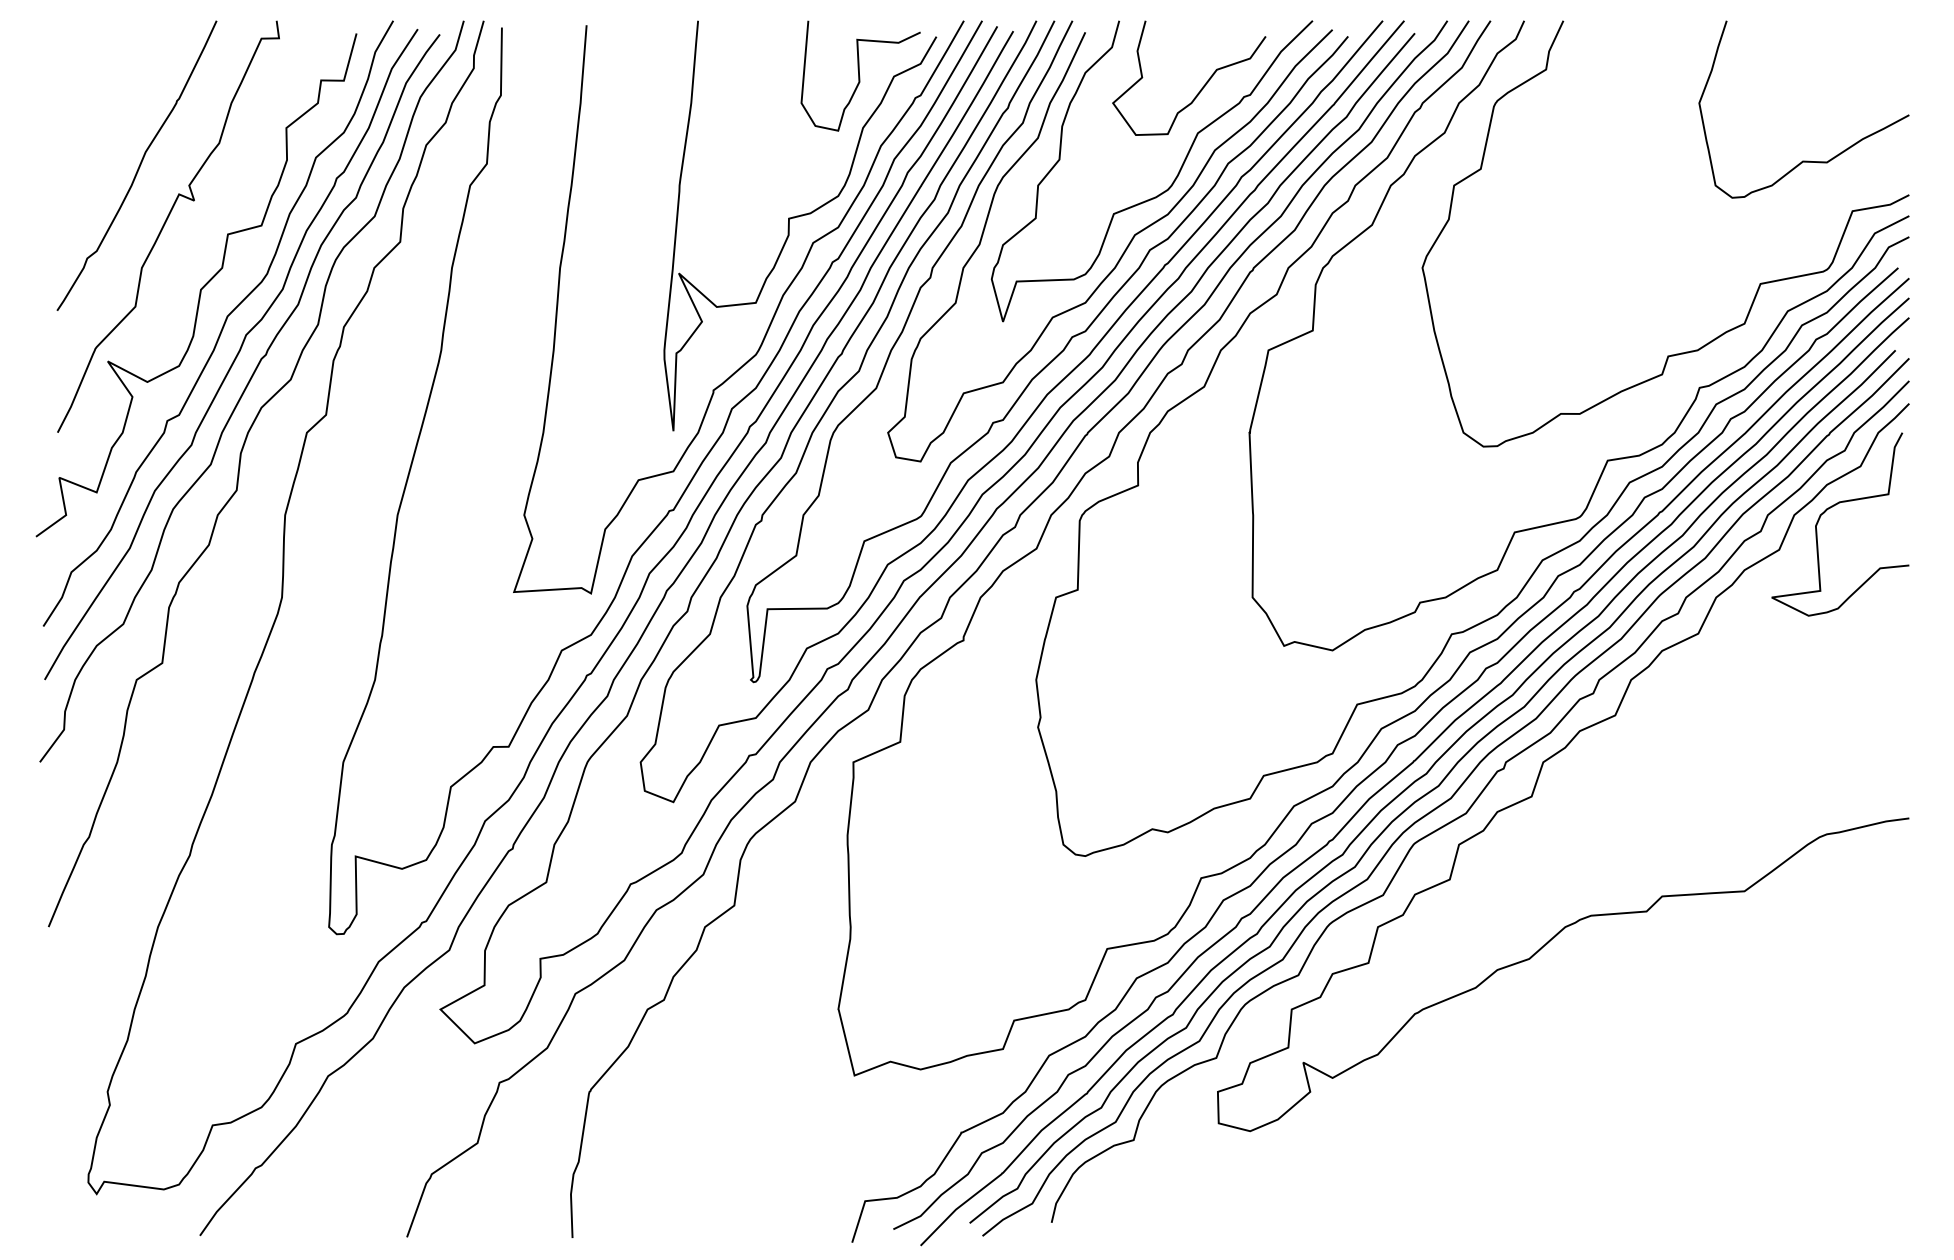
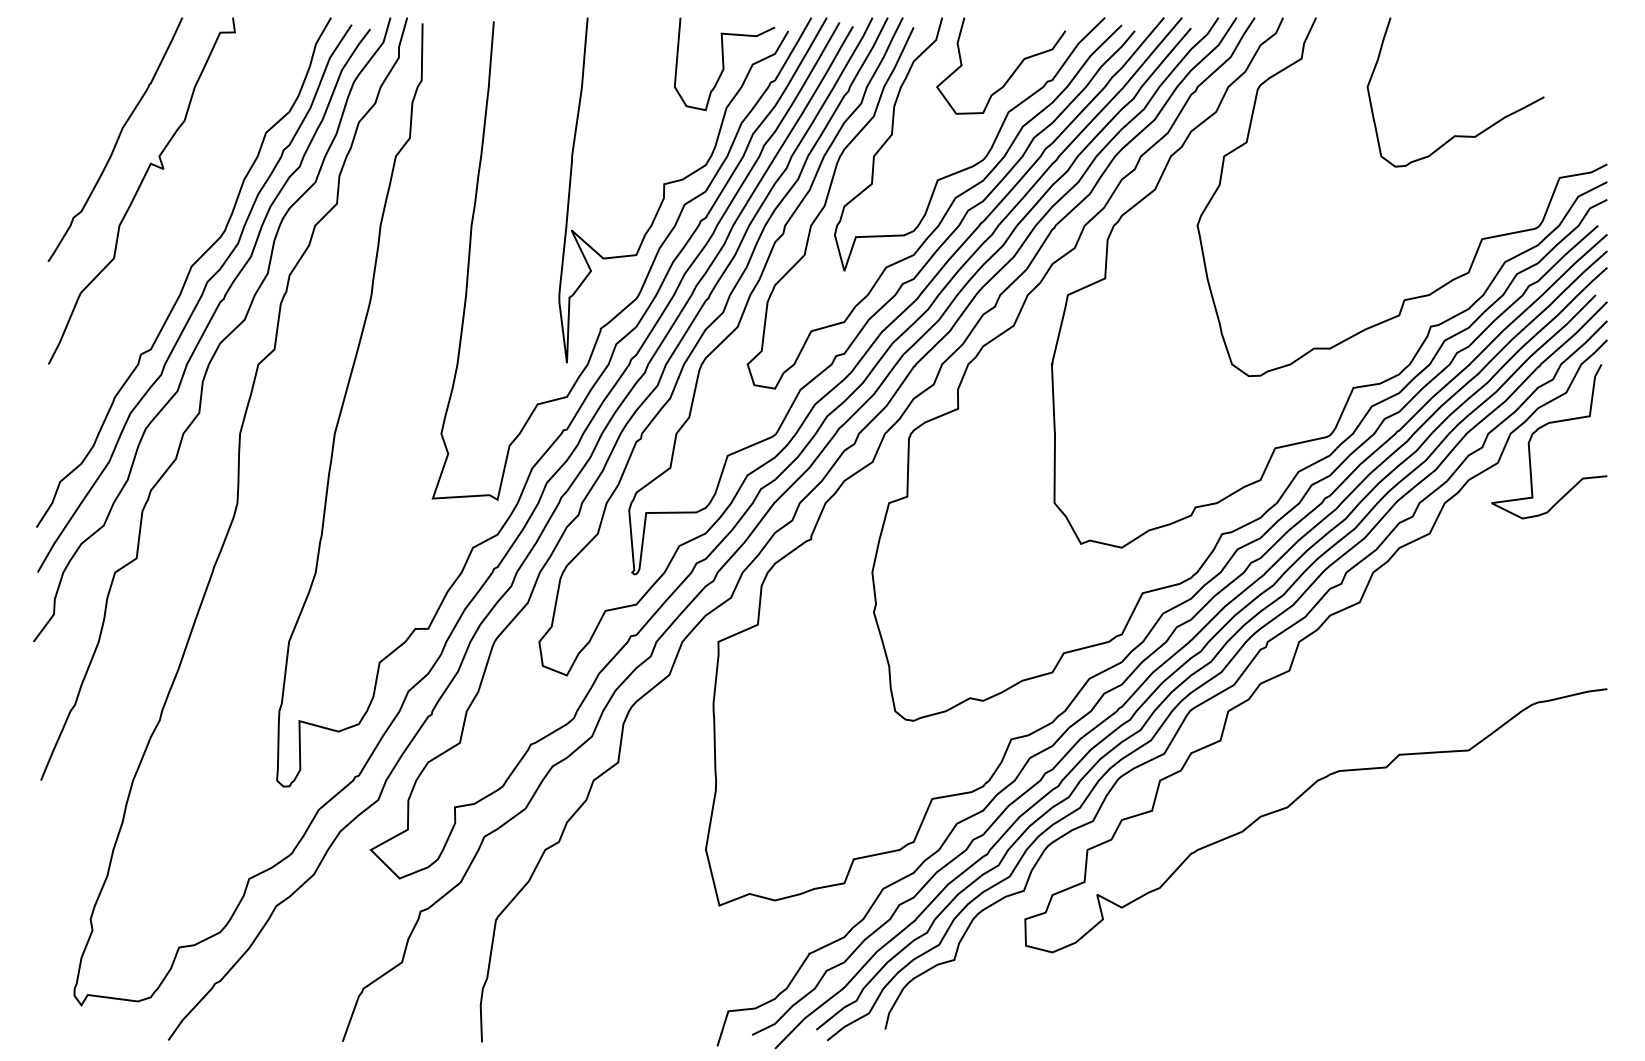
curve: (1803, 160) -> (1455, 135), moved
curve: (200, 289) -> (168, 243), removed

